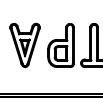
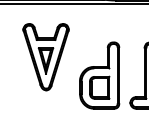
part: (24, 44) -> (45, 55), moved

